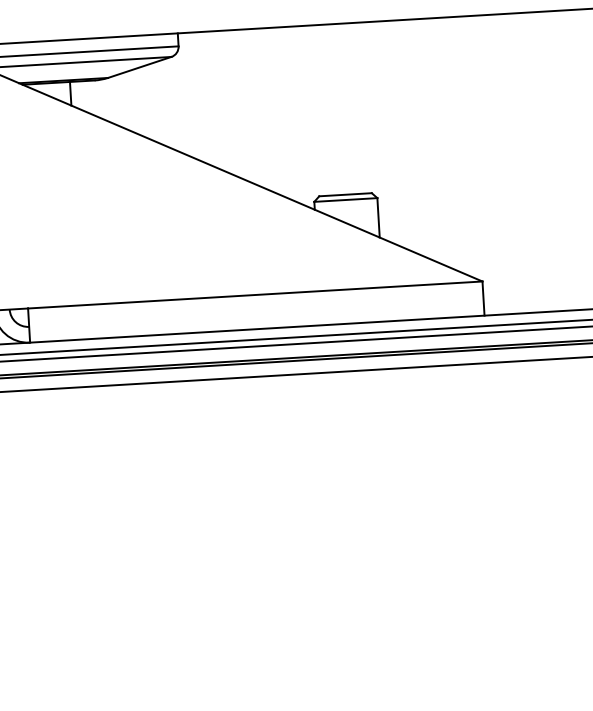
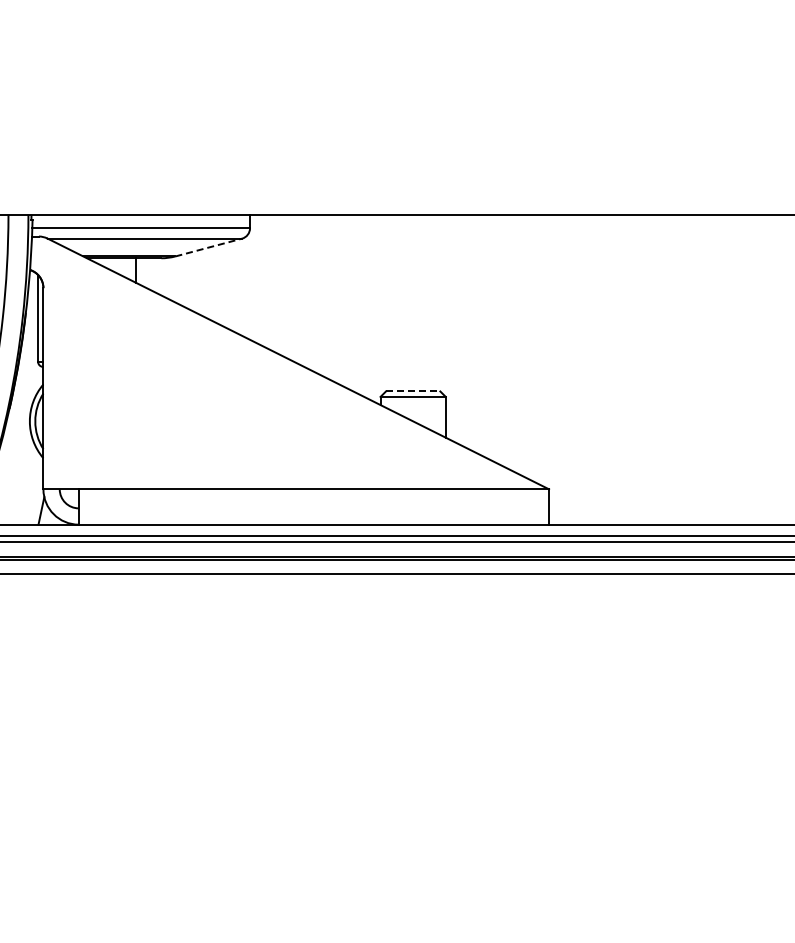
line: (140, 67) -> (209, 247), solid -> dashed
line: (345, 194) -> (413, 391), solid -> dashed

